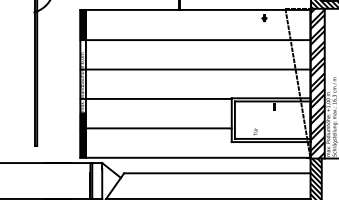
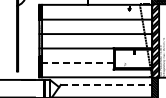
line: (156, 127) -> (76, 62), solid -> dashed
line: (217, 172) -> (106, 84), solid -> dashed

